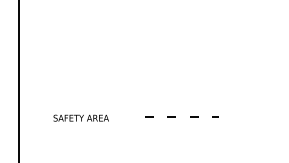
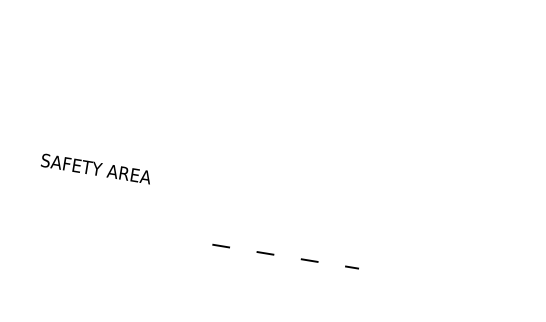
text: (80, 117) -> (95, 167), moved

